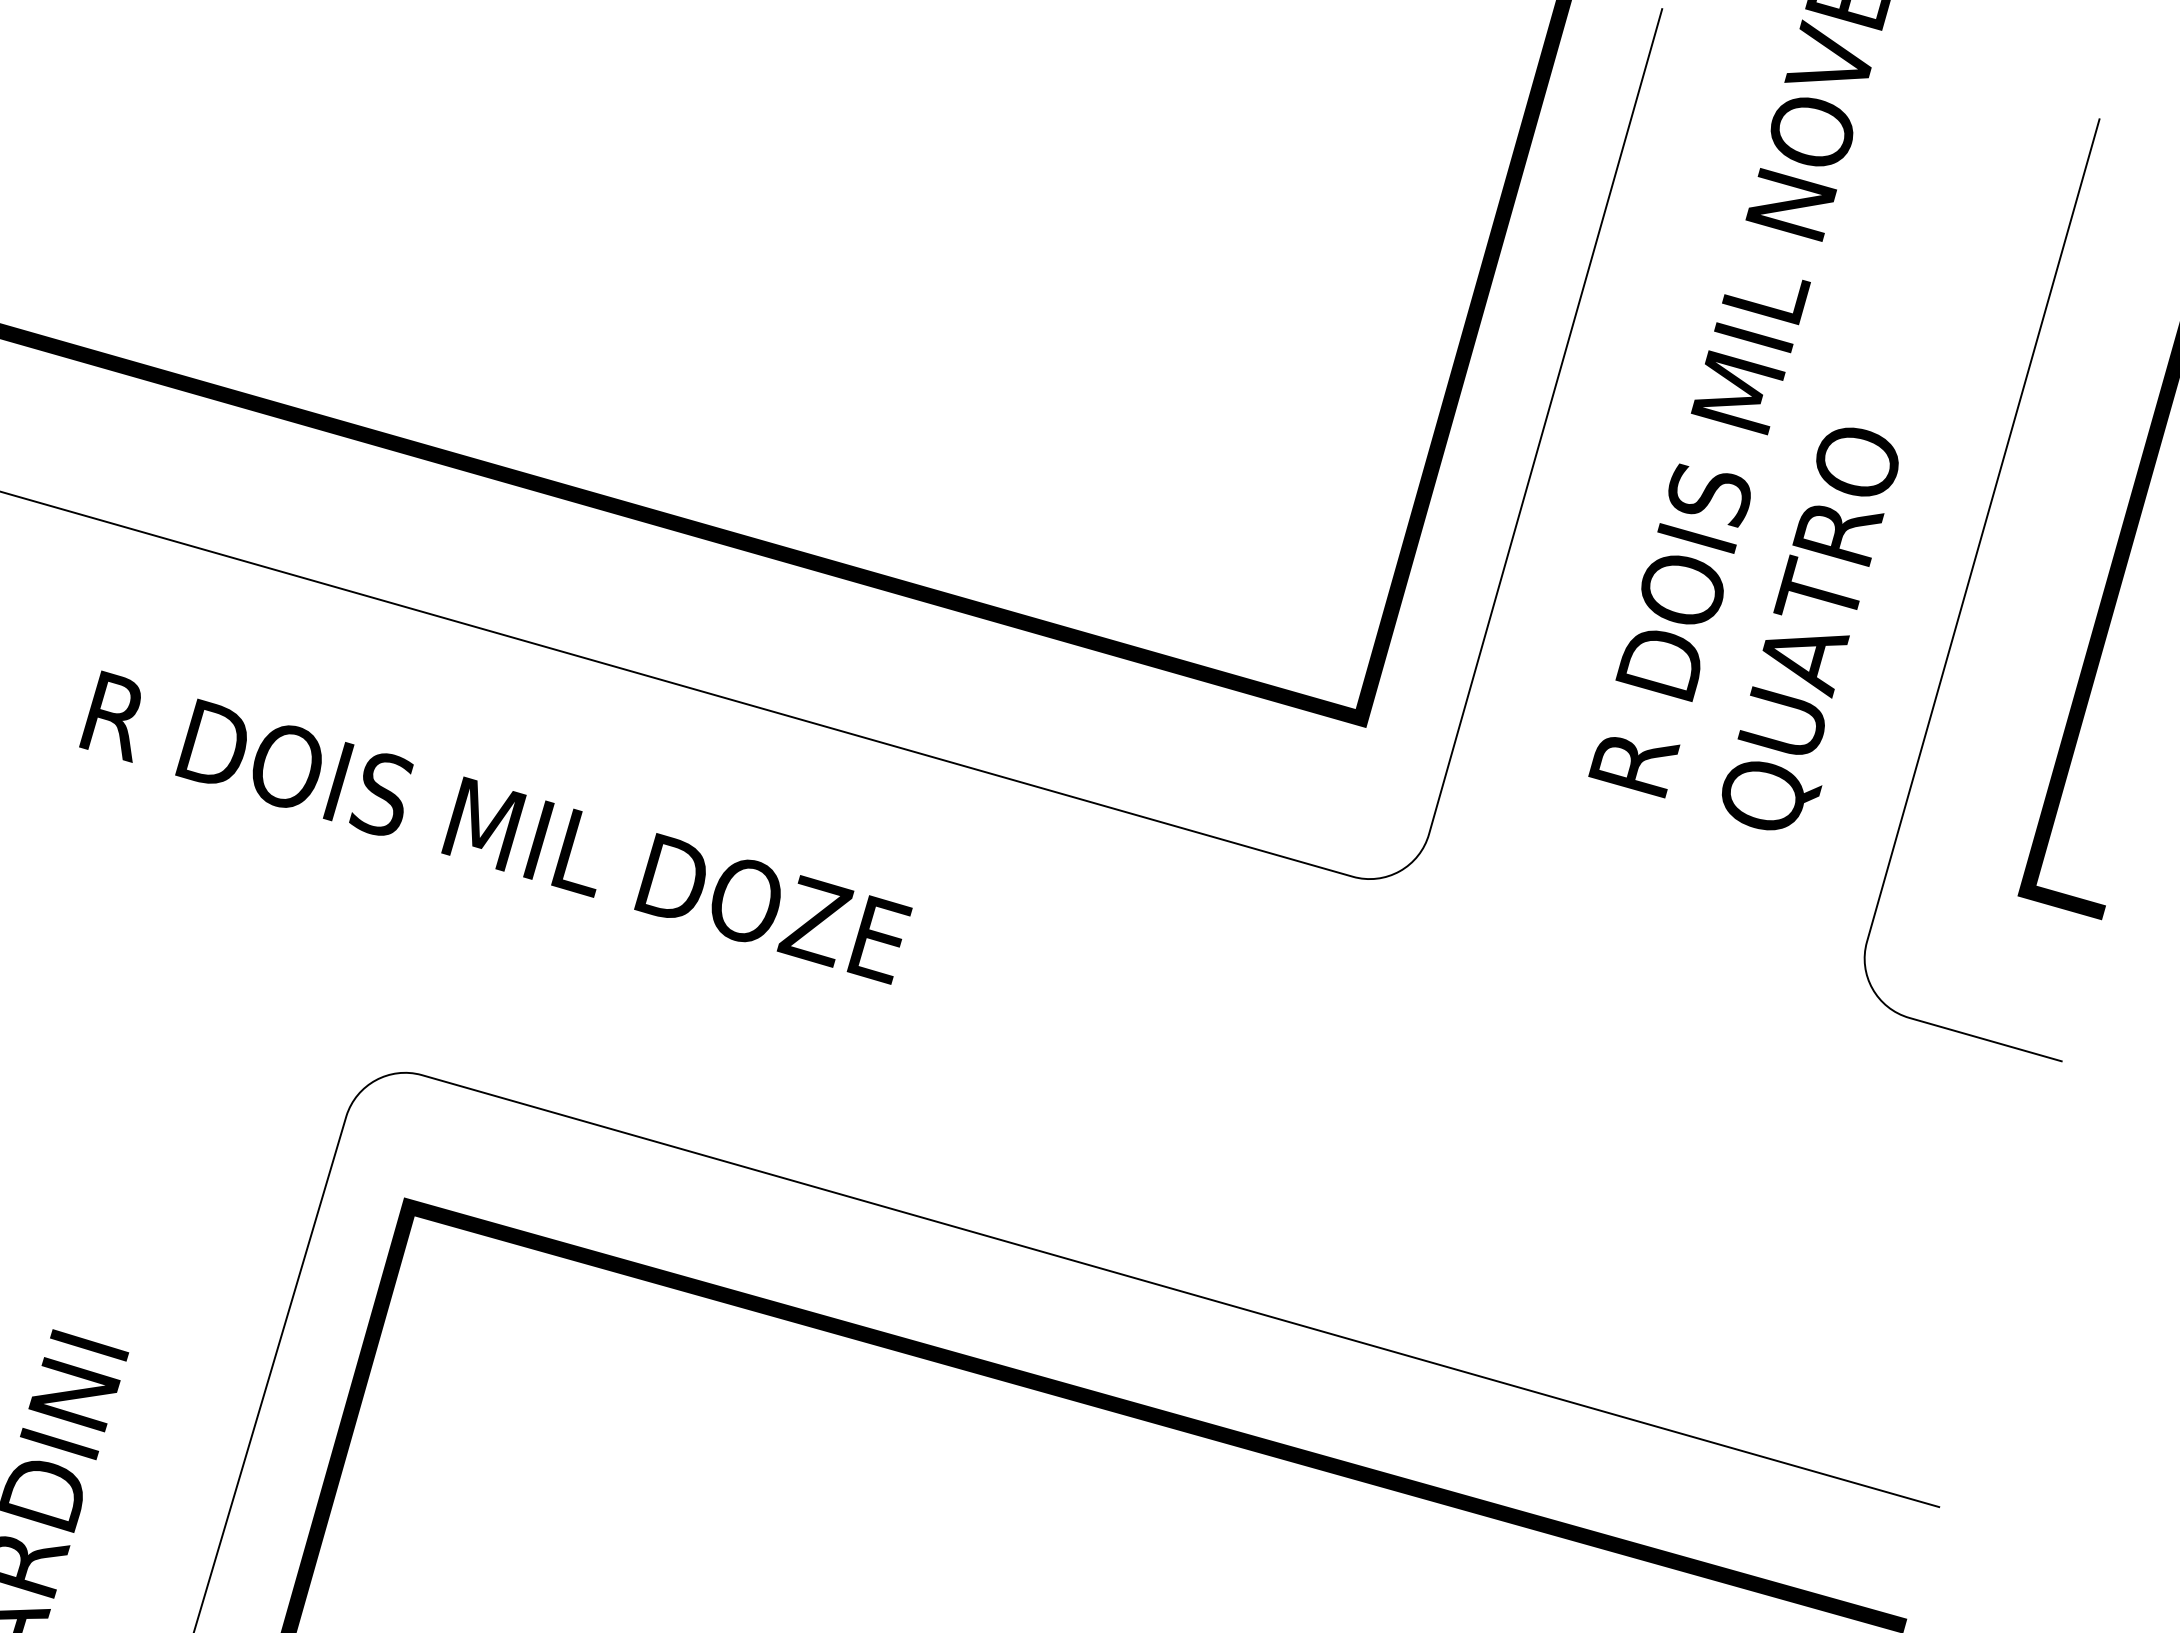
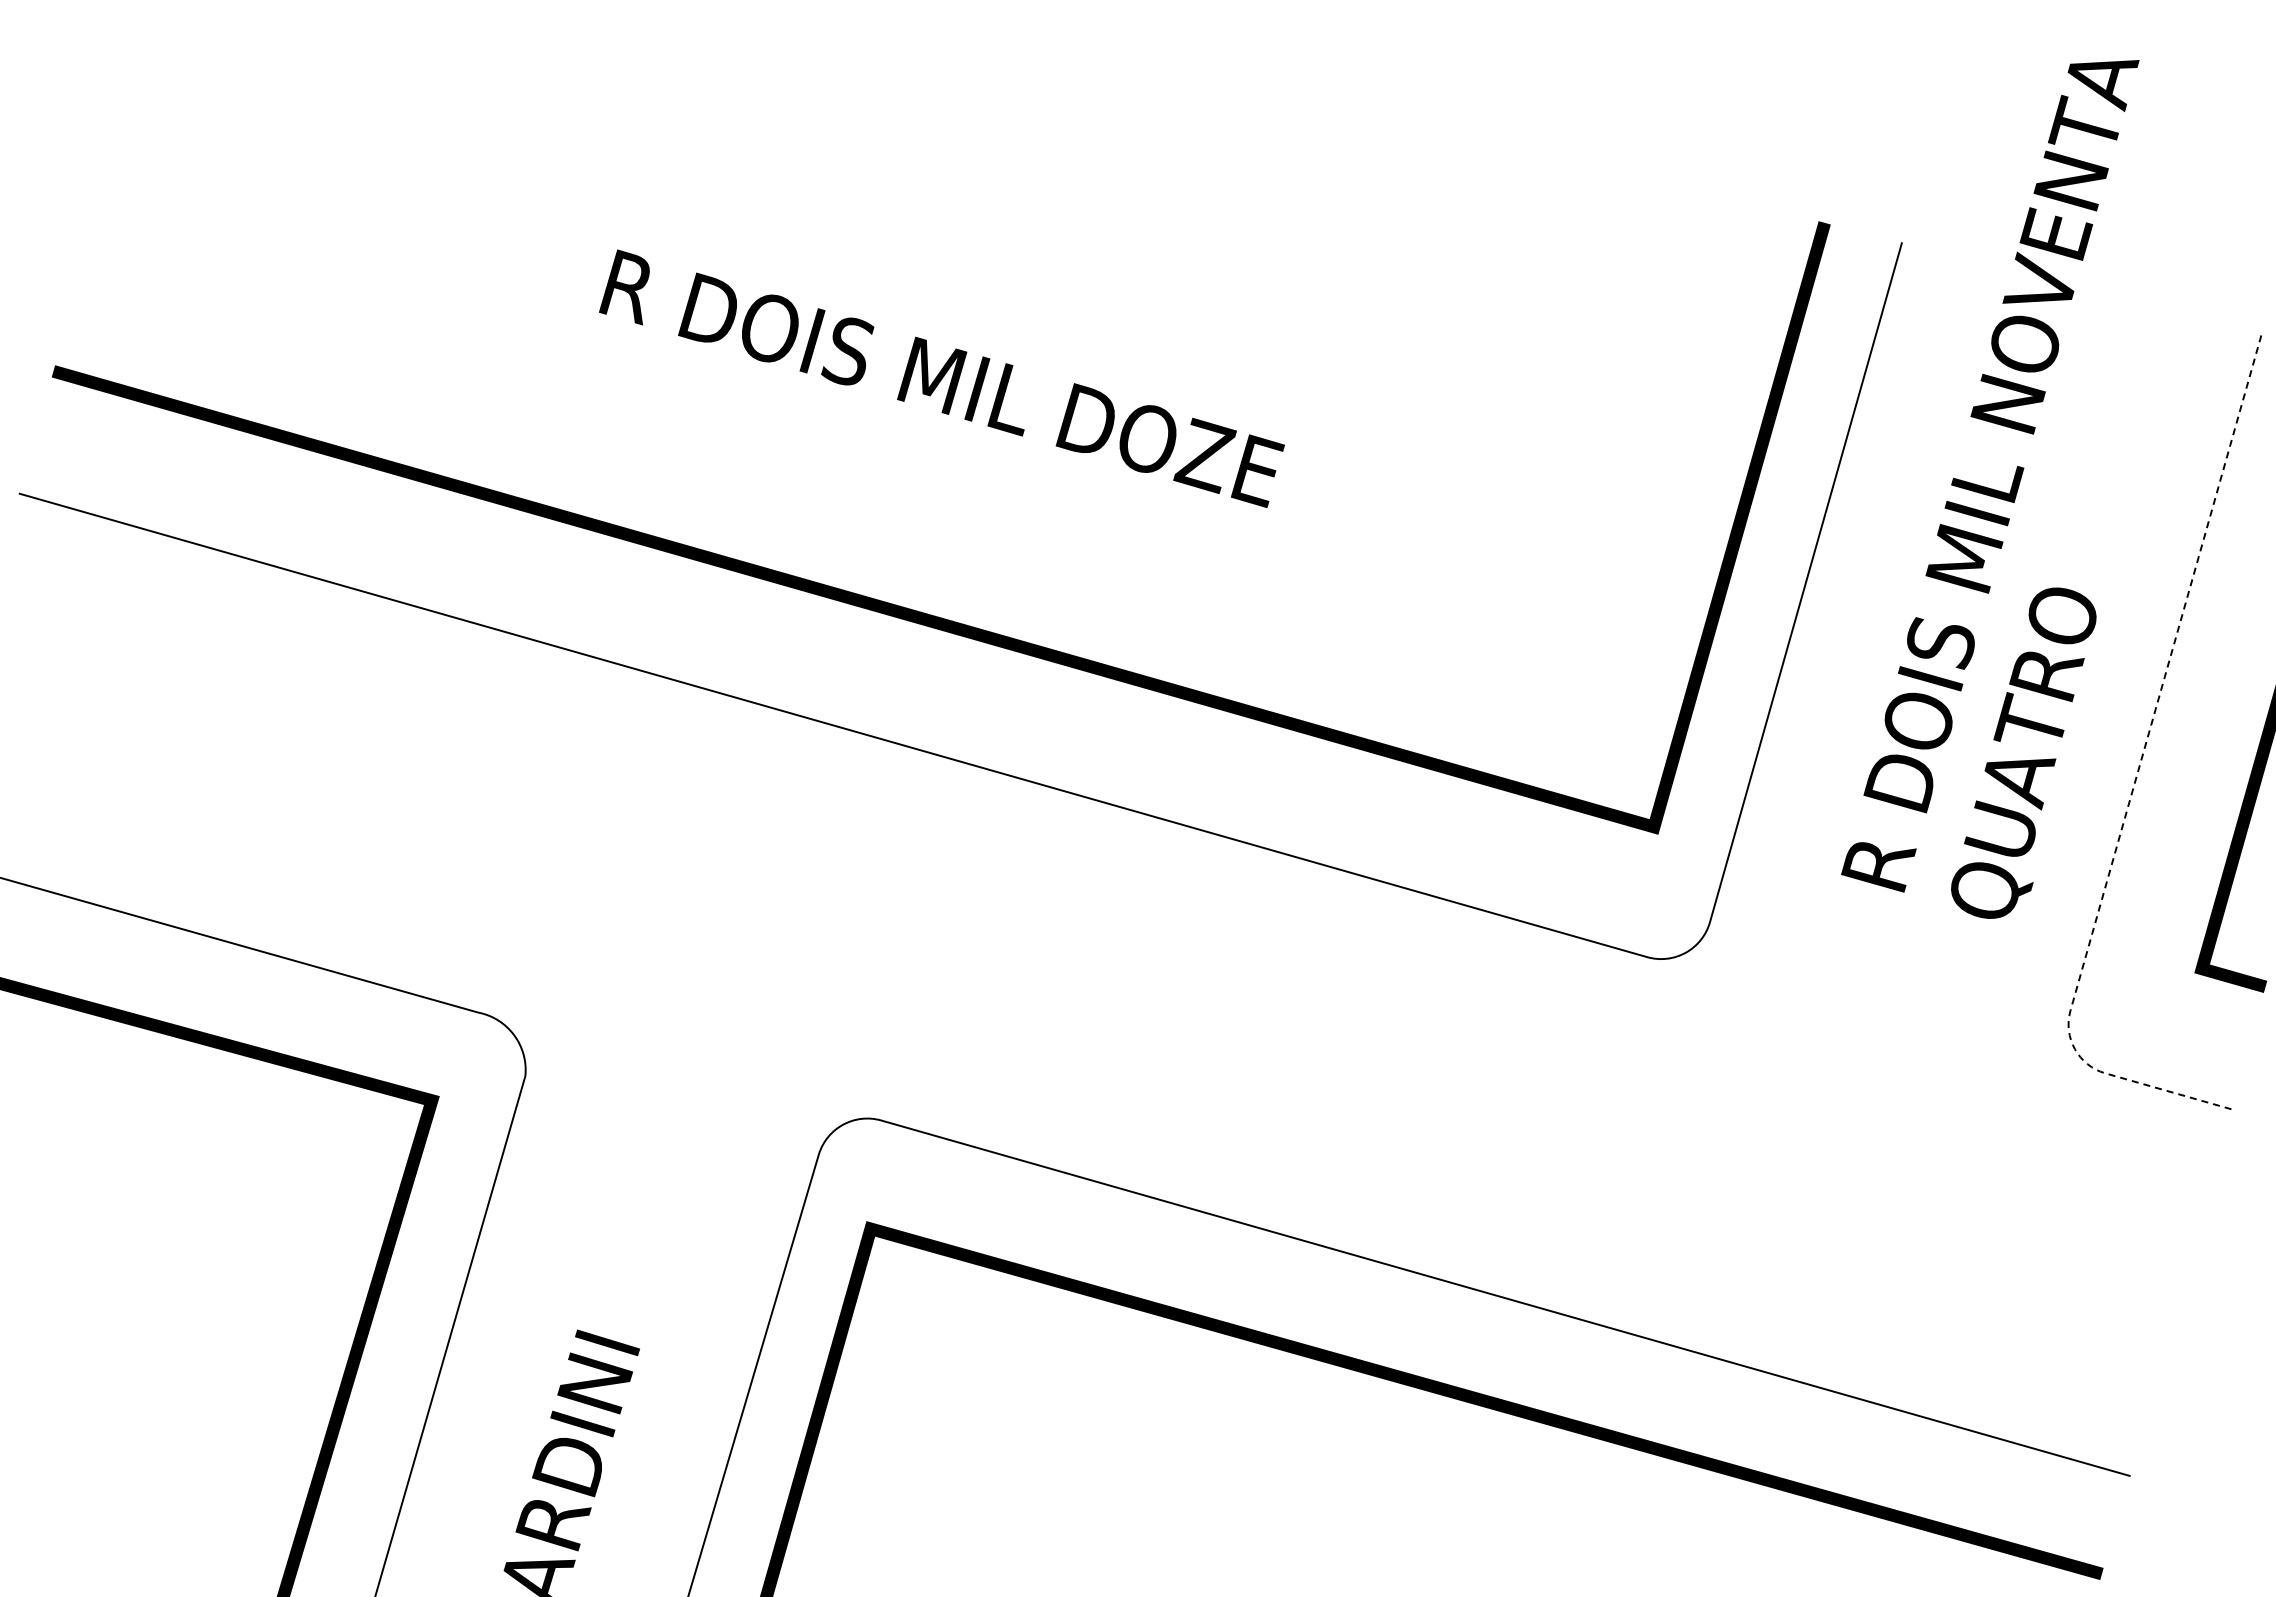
line: (1944, 664) -> (2134, 782), solid -> dashed
text: (495, 827) -> (941, 378), moved

